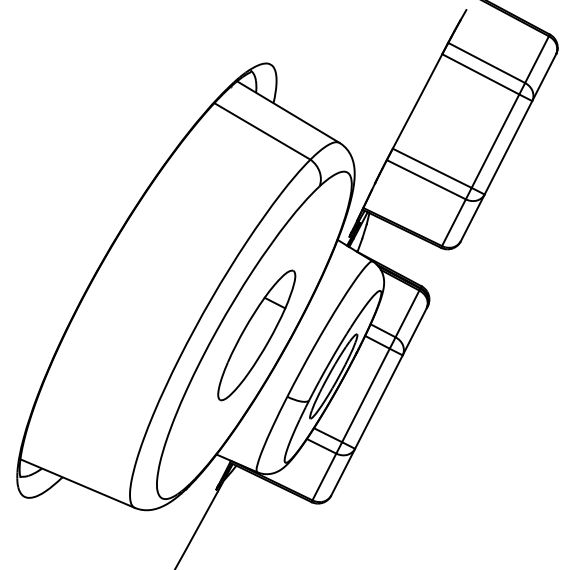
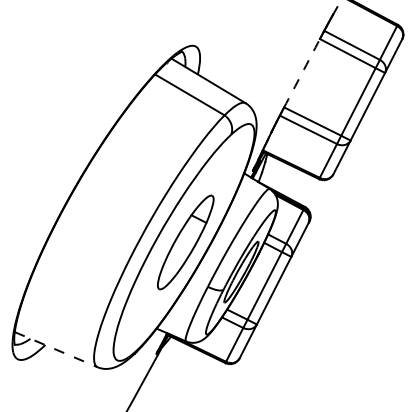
arc: (417, 101) -> (302, 73), solid -> dashed
line: (78, 483) -> (56, 349), solid -> dashed

